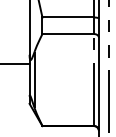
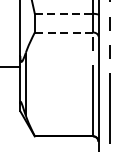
line: (68, 17) -> (64, 13), solid -> dashed
line: (68, 34) -> (64, 33), solid -> dashed

